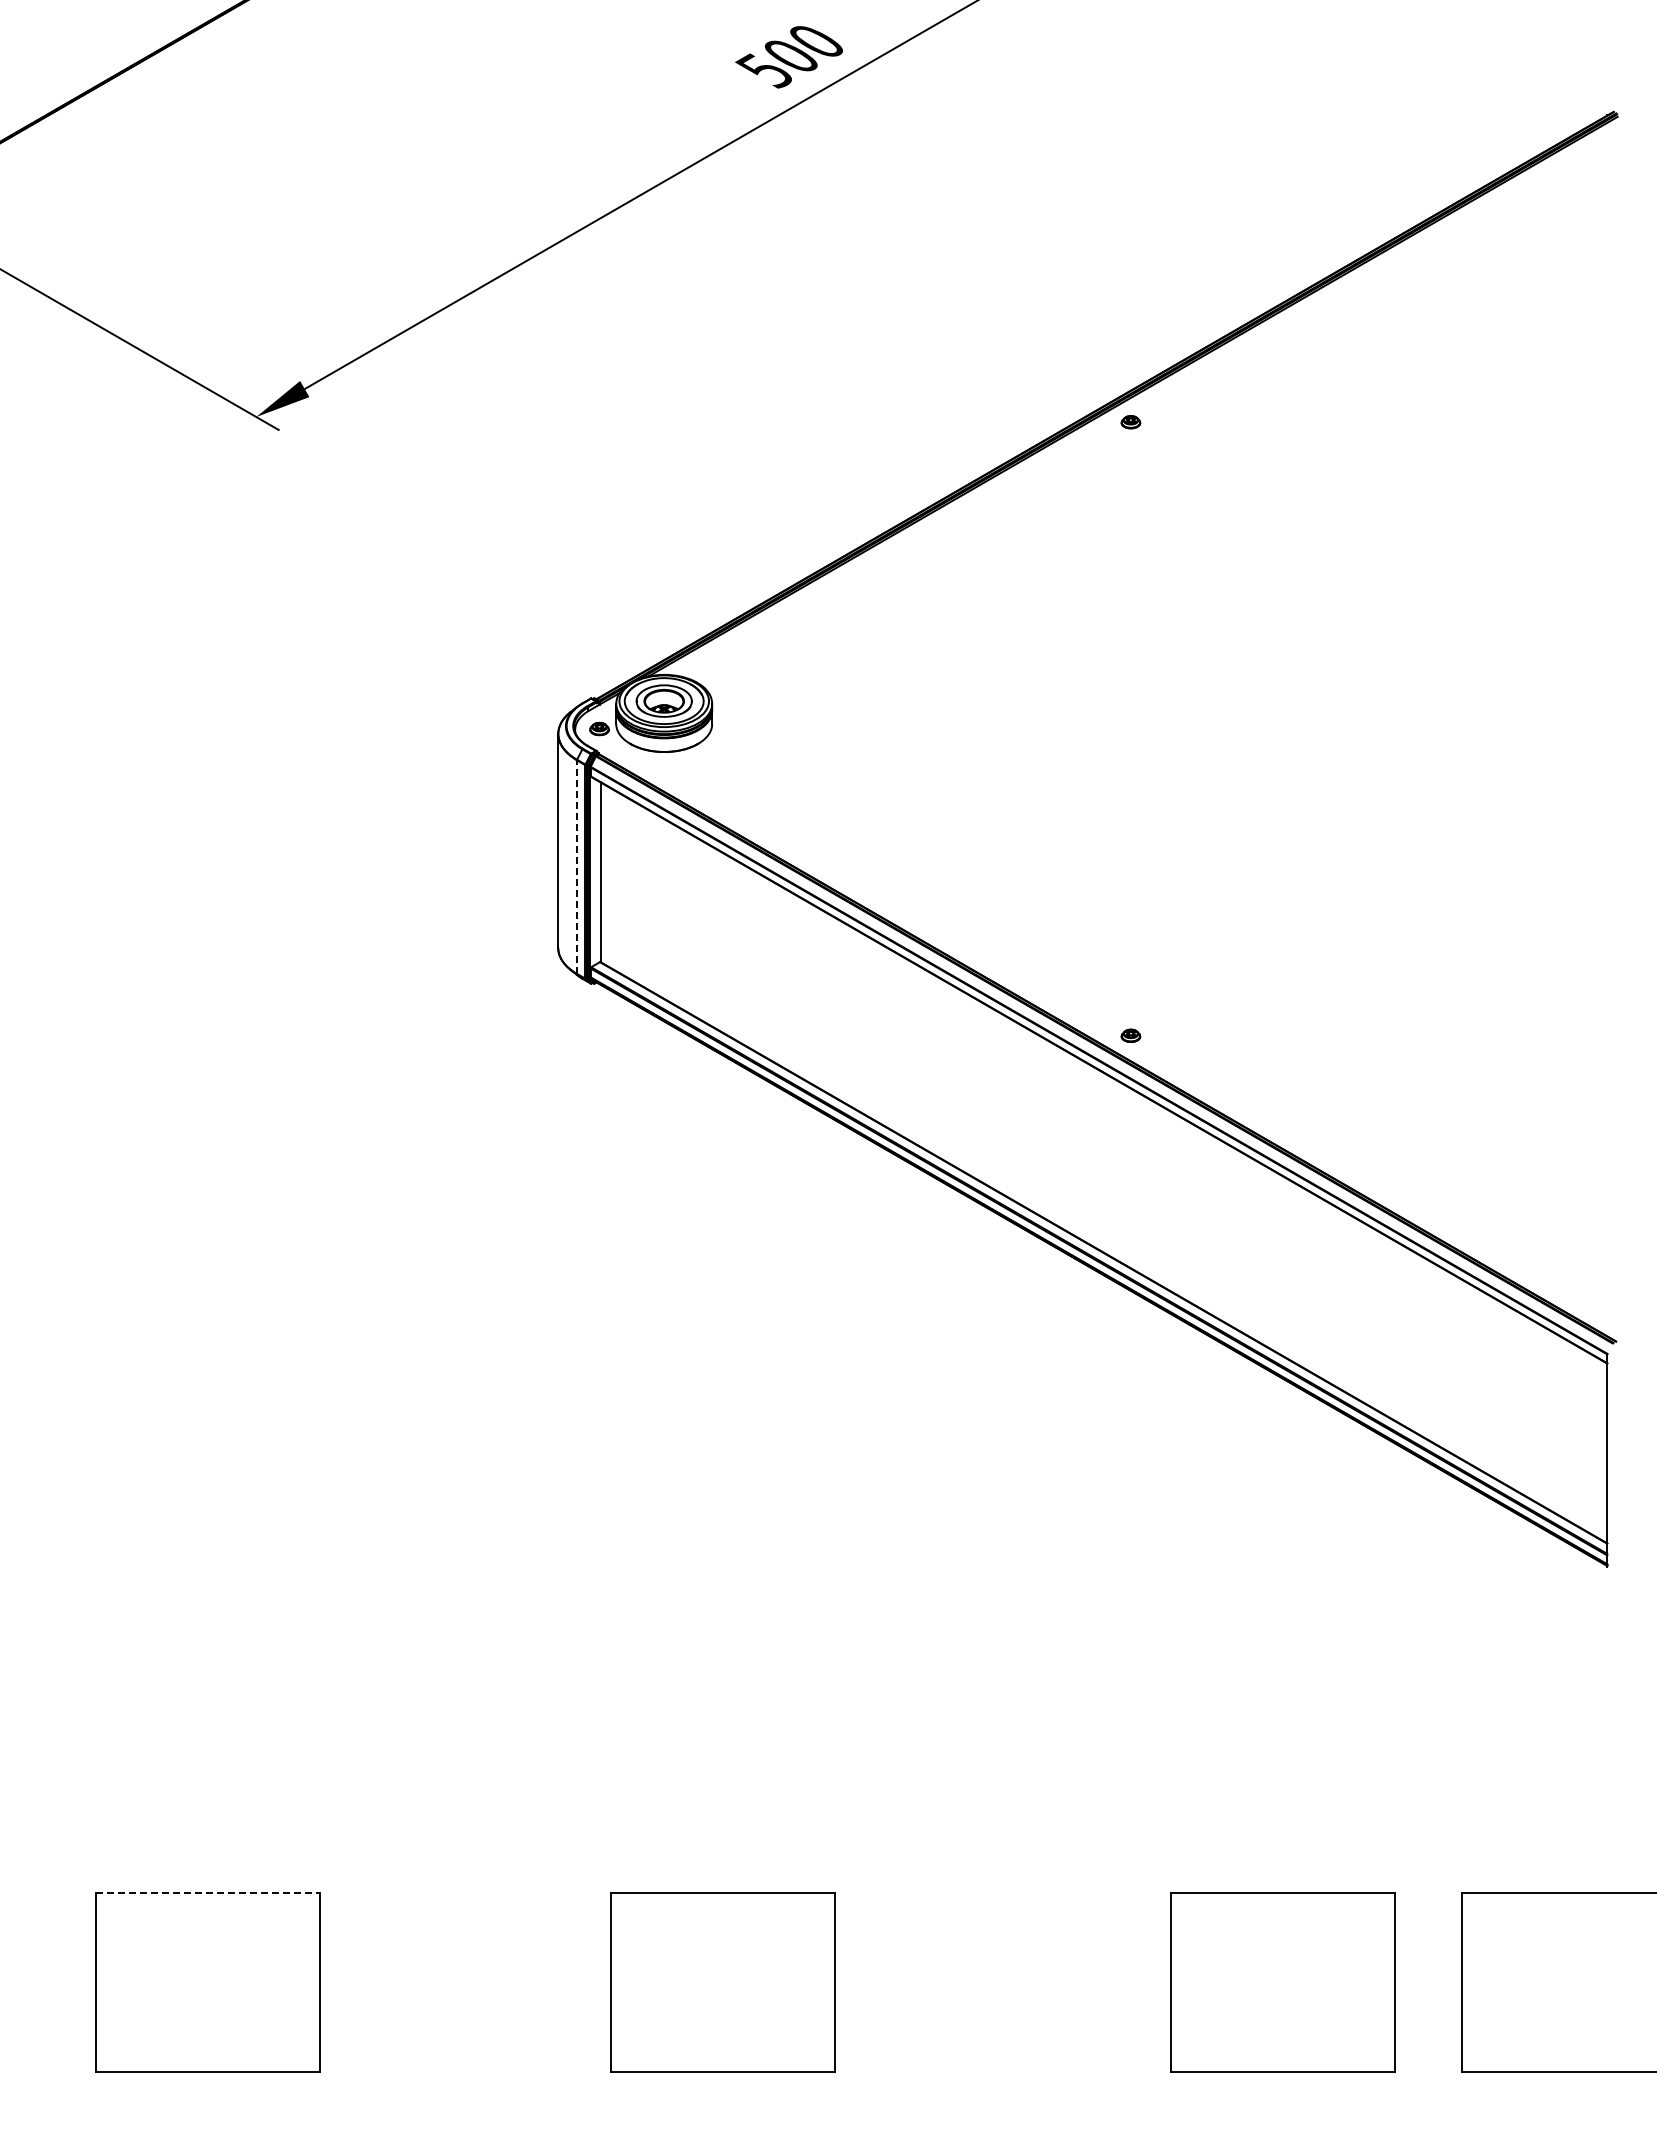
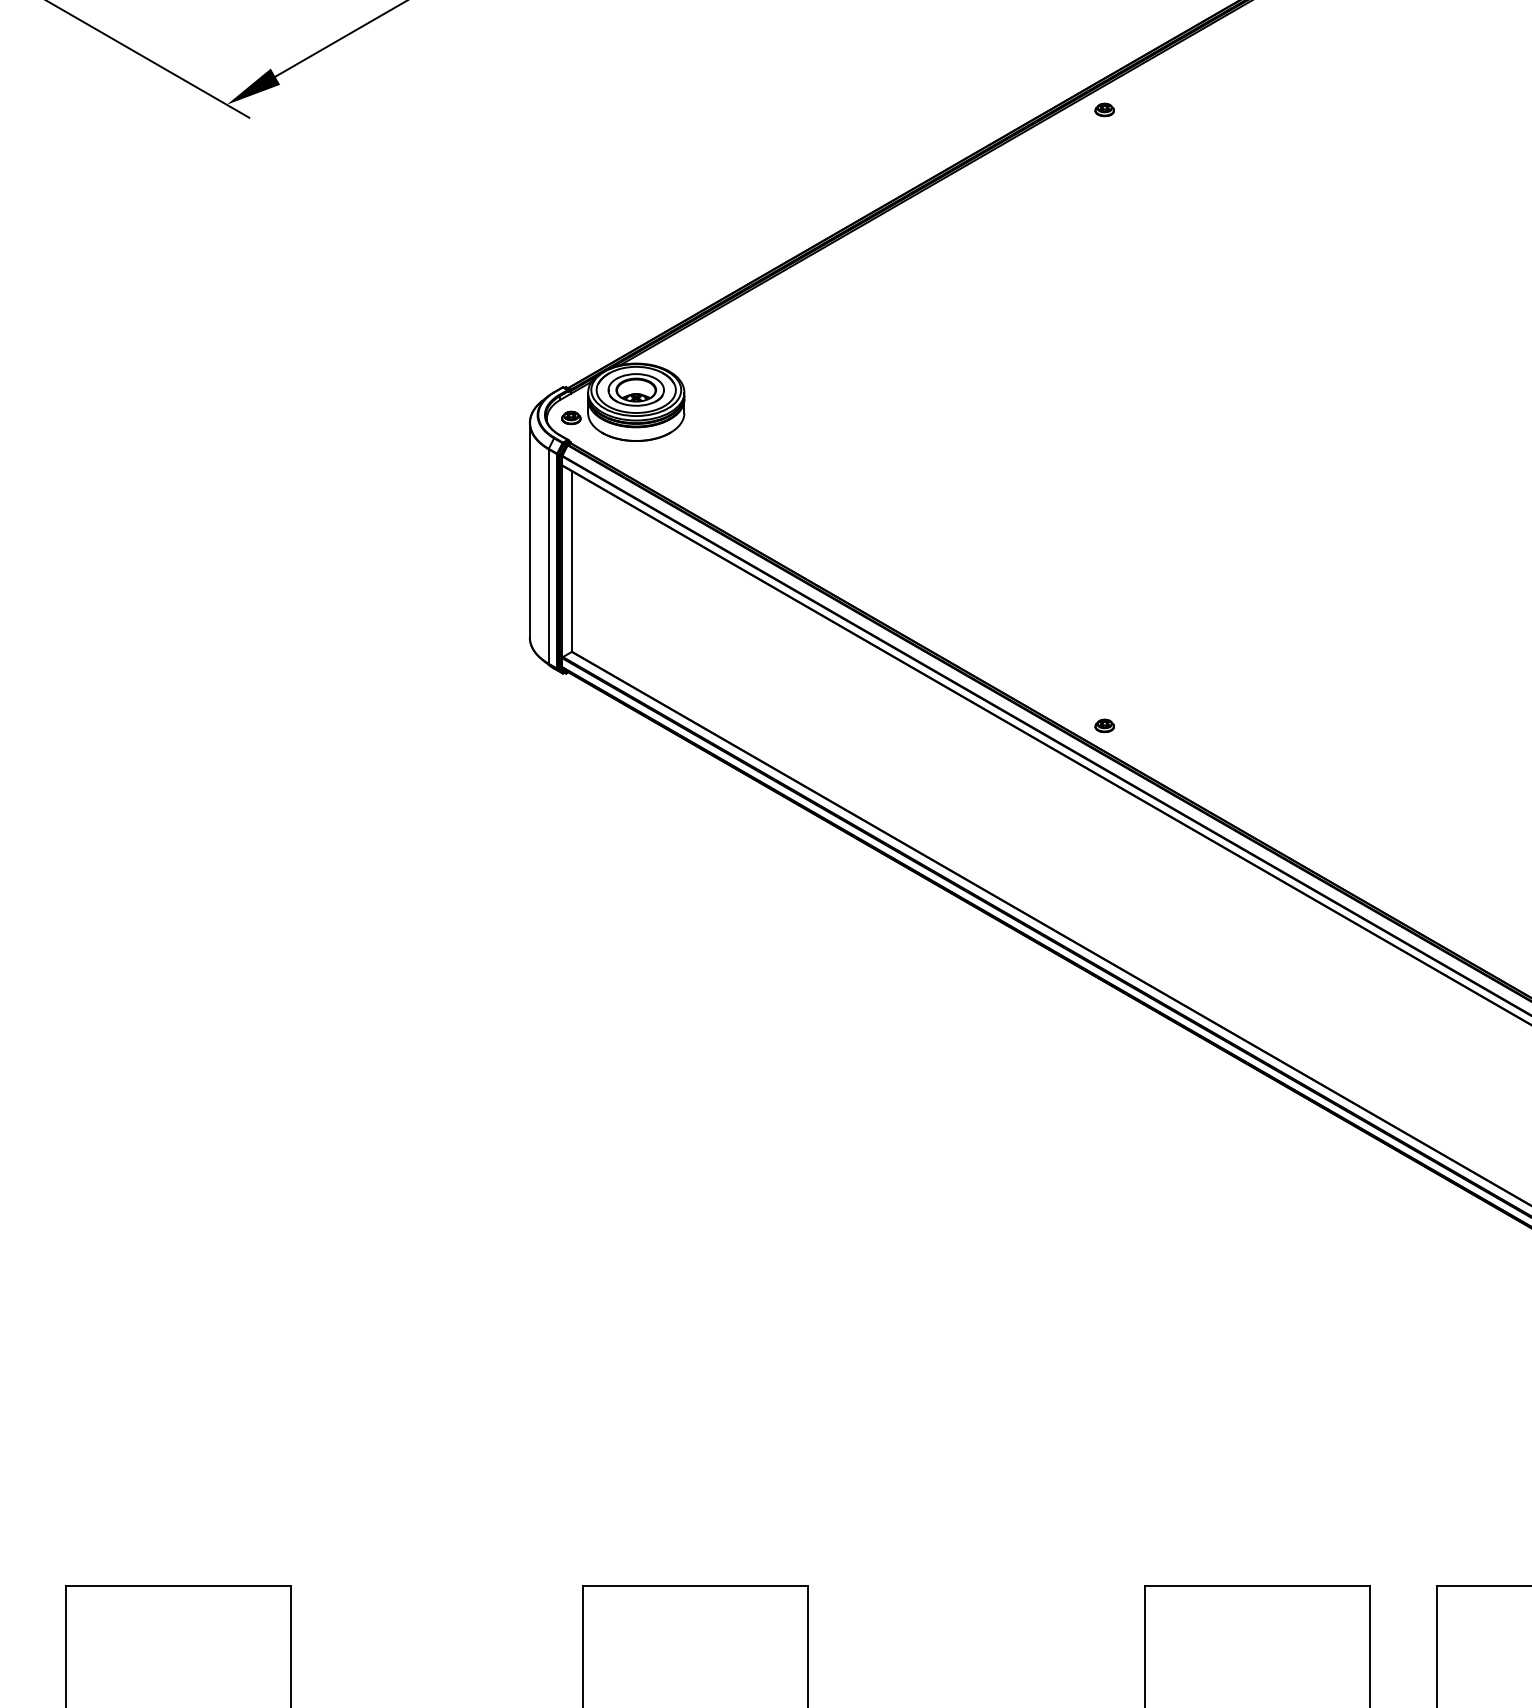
line: (576, 867) -> (548, 556), dashed -> solid
line: (208, 1892) -> (178, 1585), dashed -> solid

